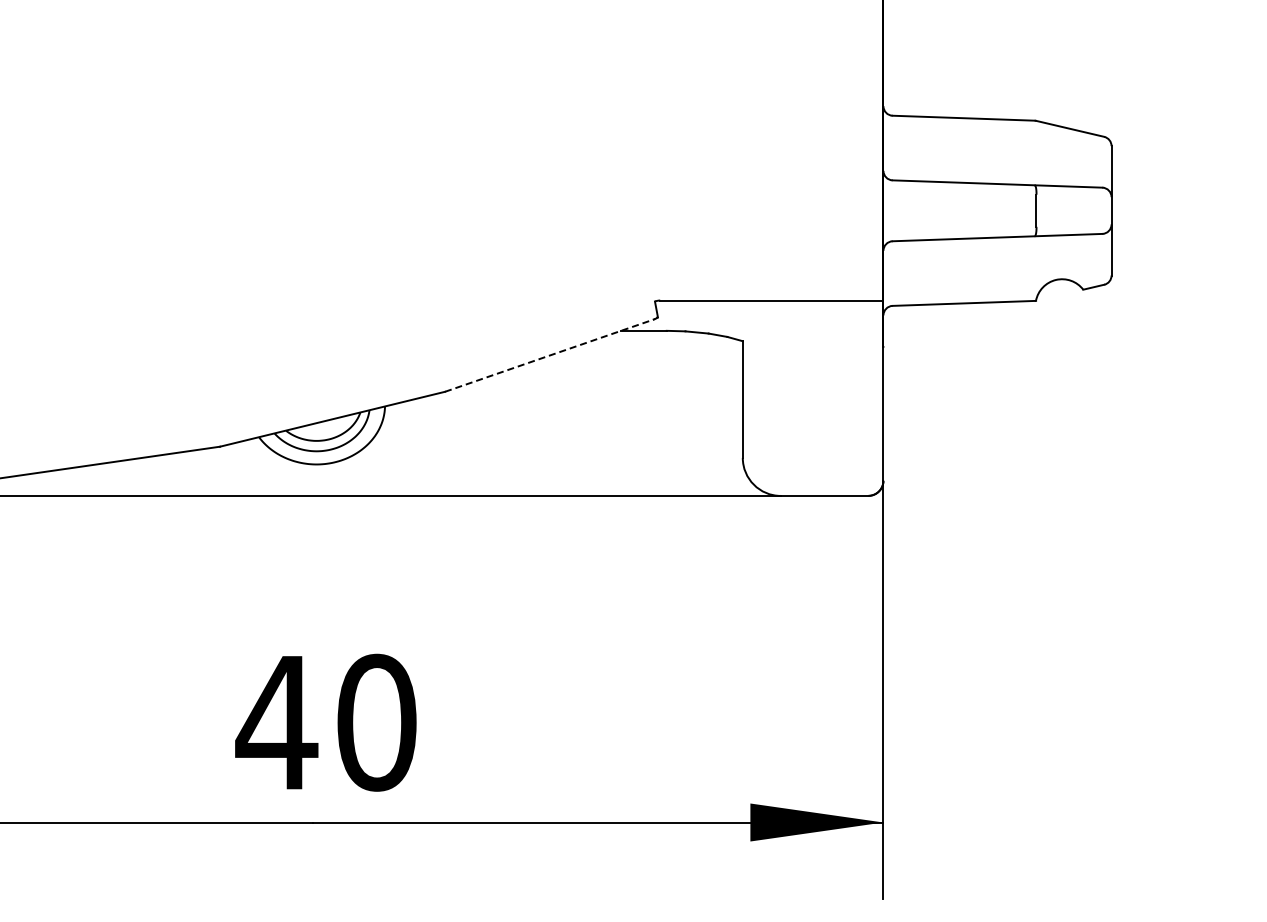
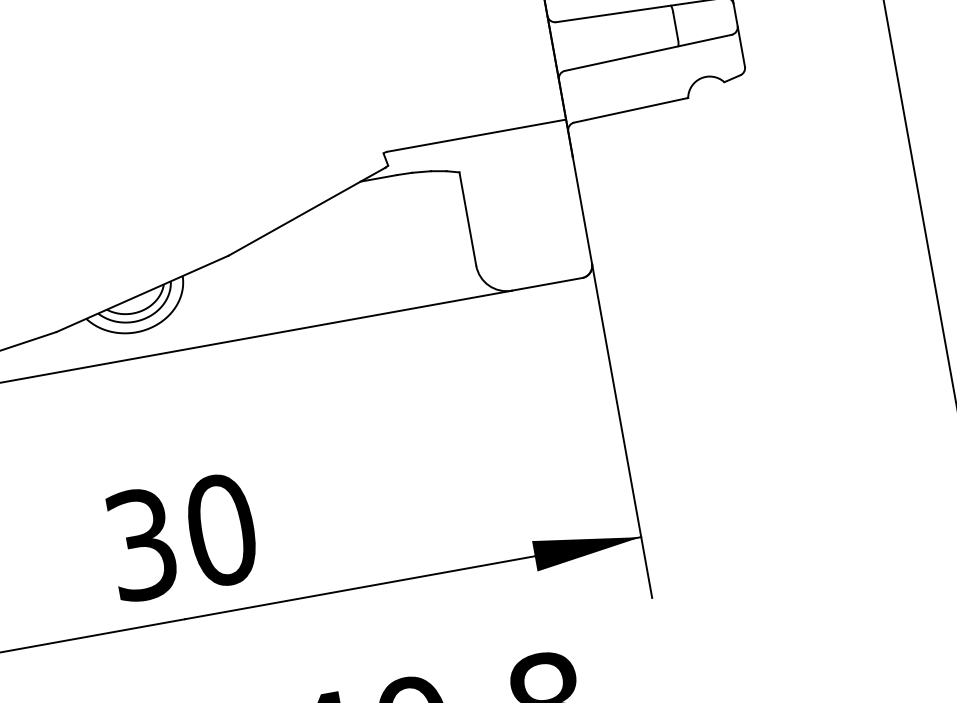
line: (549, 355) -> (306, 211), dashed -> solid
text: (276, 722) -> (141, 544), 40 -> 30

